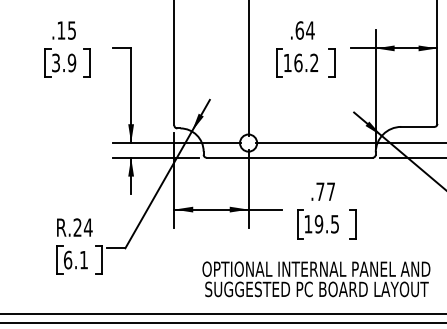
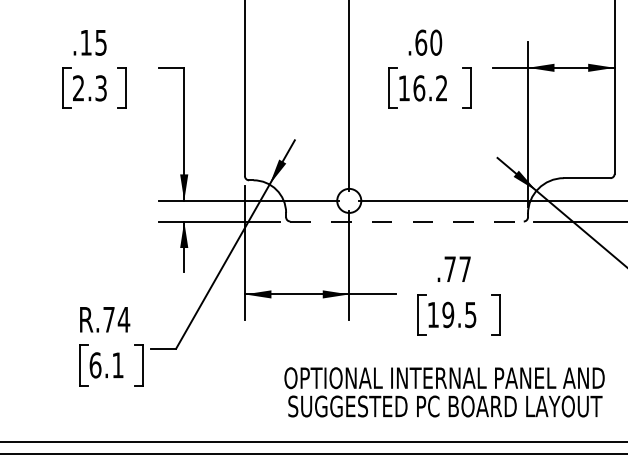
text: (310, 30) -> (436, 42), .64 -> .60
text: (64, 62) -> (90, 87), 3.9 -> 2.3
line: (290, 157) -> (408, 221), solid -> dashed
text: (77, 227) -> (108, 319), R.24 -> R.74

